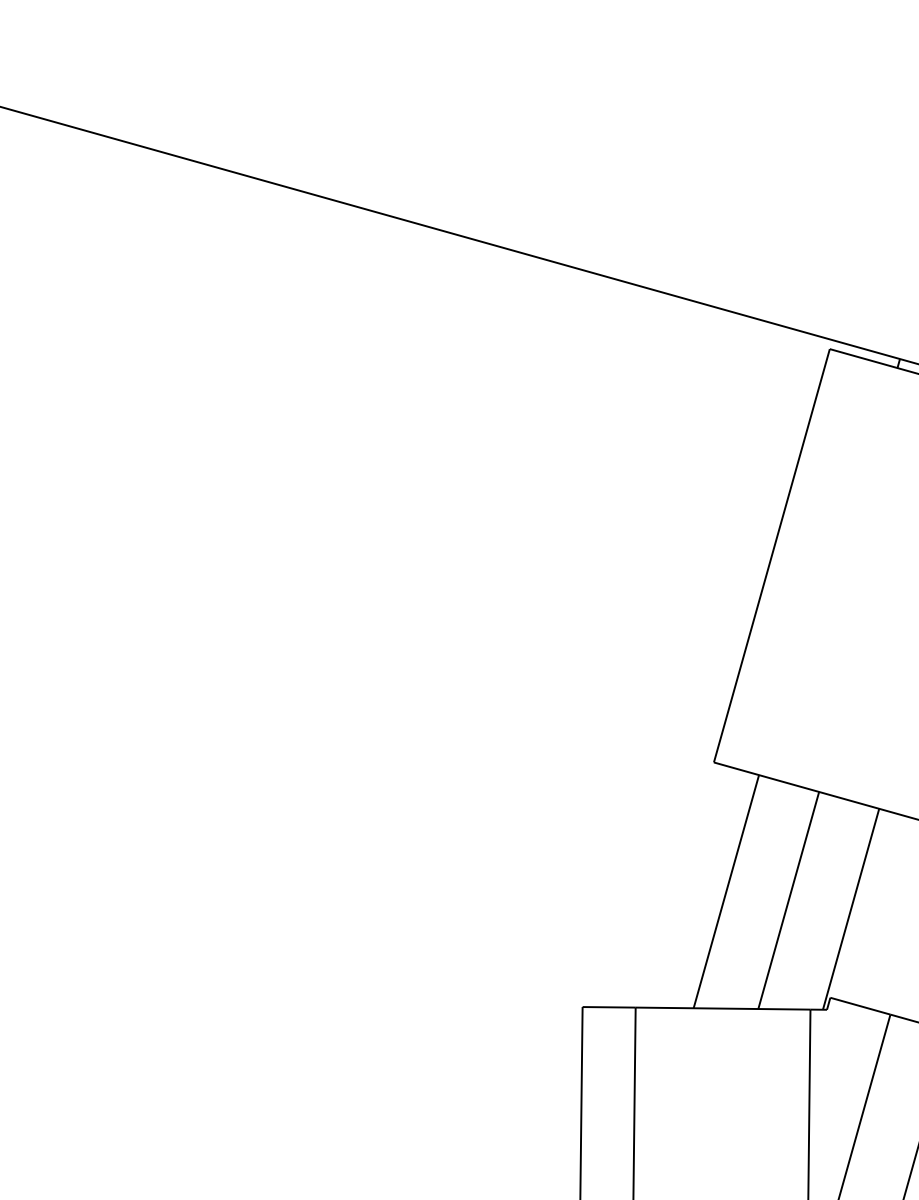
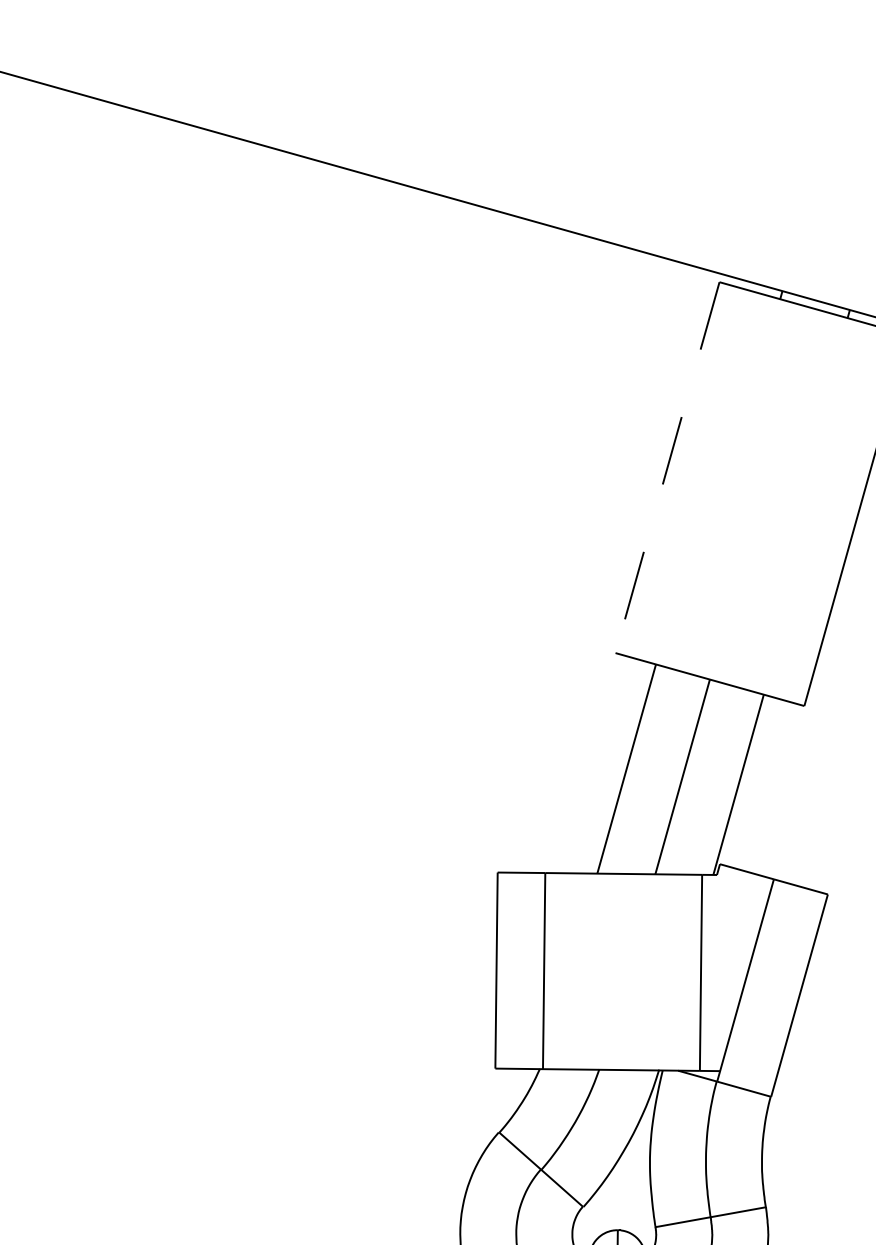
line: (771, 555) -> (667, 467), solid -> dashed

